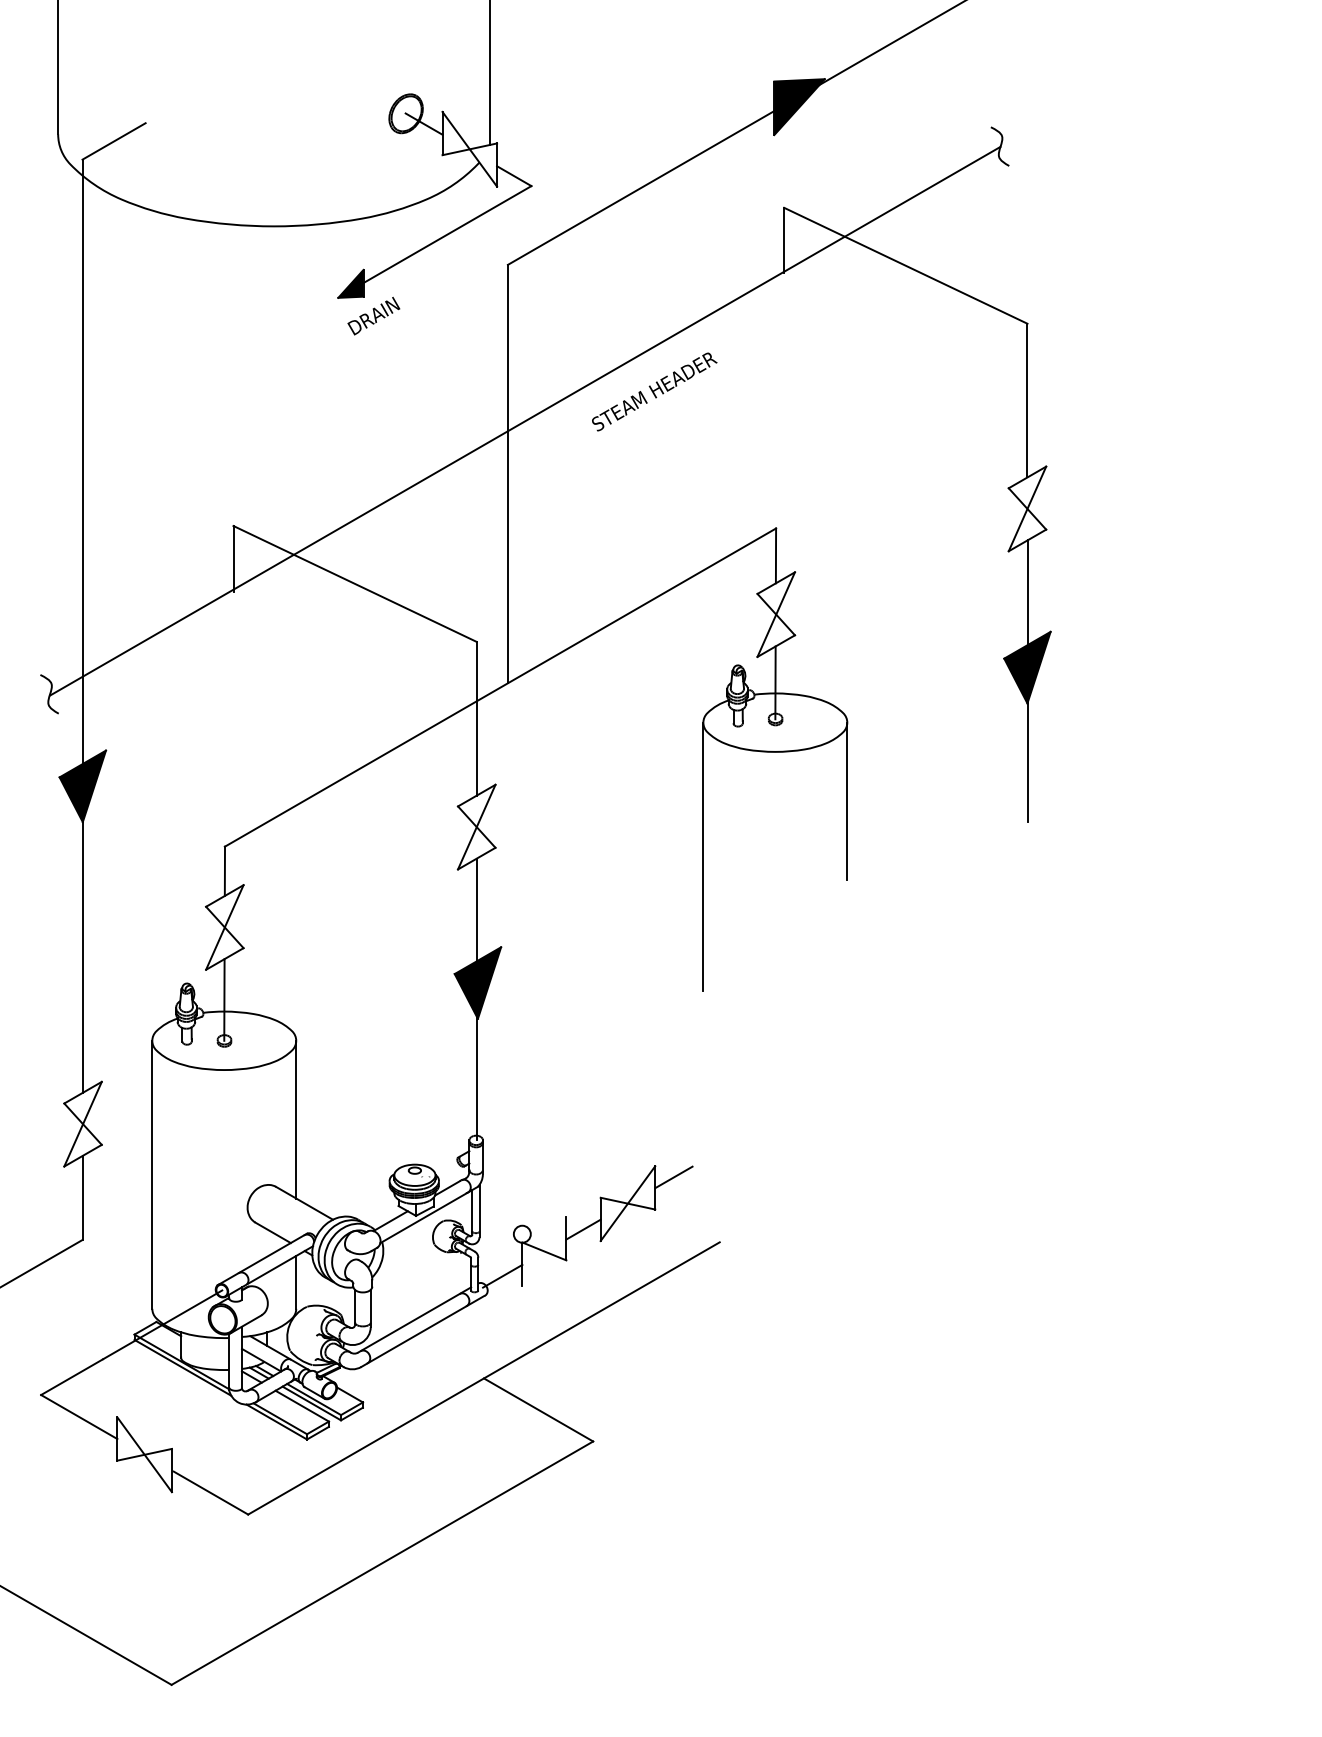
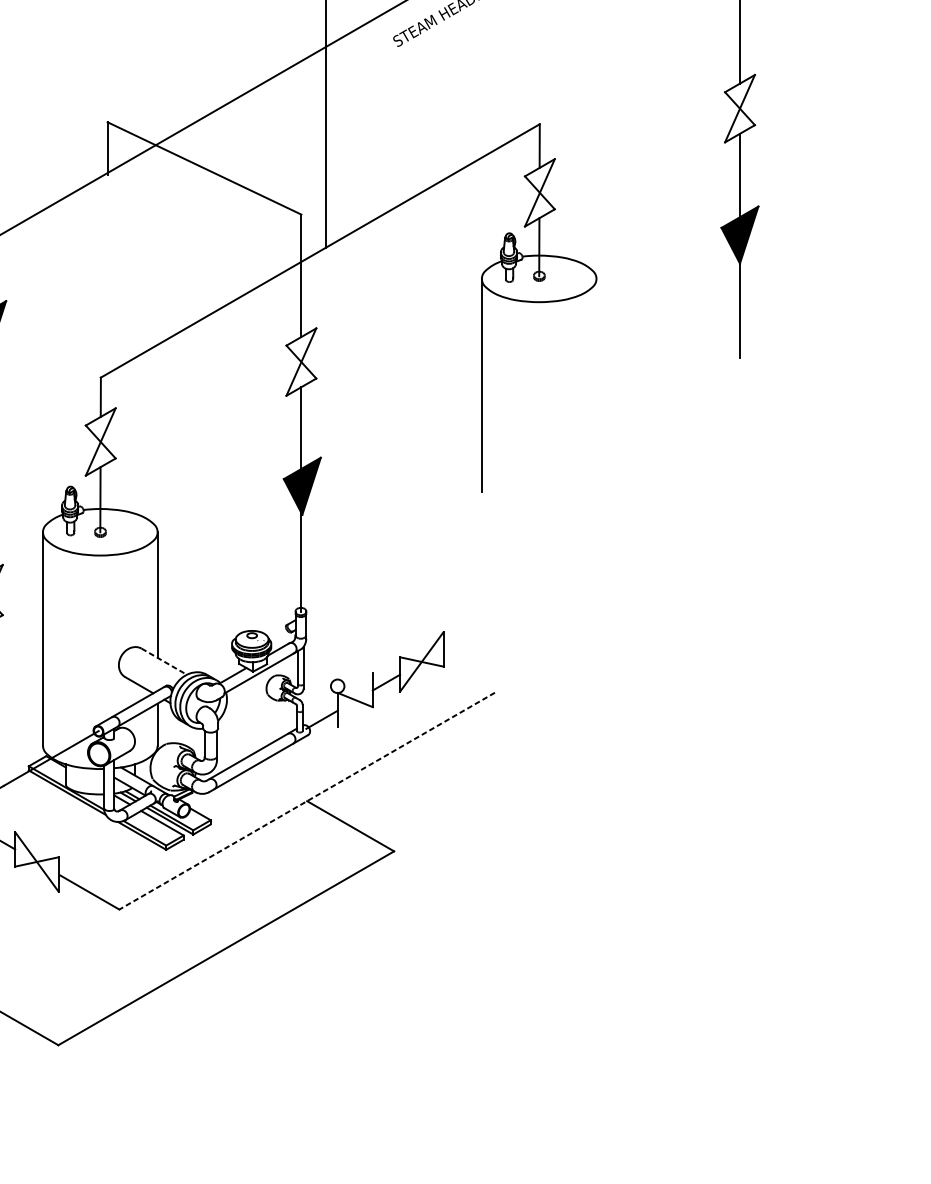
line: (847, 801) -> (596, 341), removed
line: (673, 1177) -> (458, 641), removed
line: (304, 1203) -> (164, 661), solid -> dashed
line: (483, 1378) -> (306, 801), solid -> dashed

